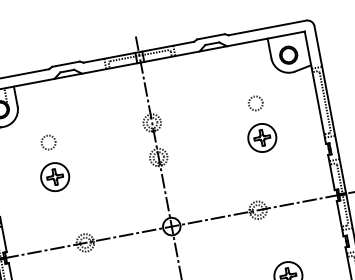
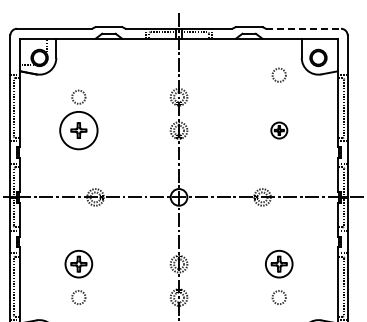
line: (267, 27) -> (303, 28), solid -> dashed
circle: (254, 102) -> (278, 74), moved
part: (262, 137) -> (279, 130), size x0.6
circle: (54, 177) -> (78, 130), size x1.4

